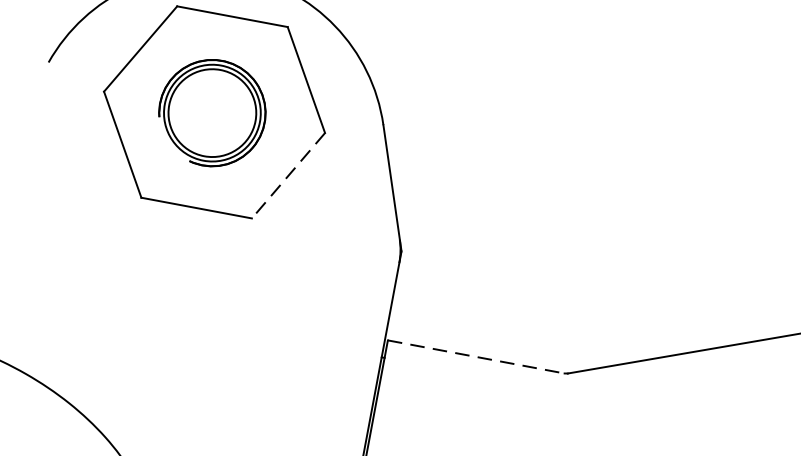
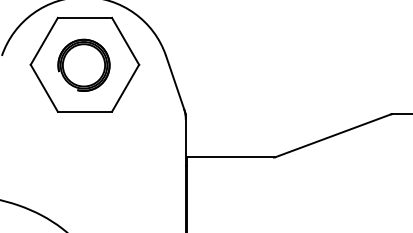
line: (288, 176) -> (125, 88), dashed -> solid
line: (478, 357) -> (231, 157), dashed -> solid

